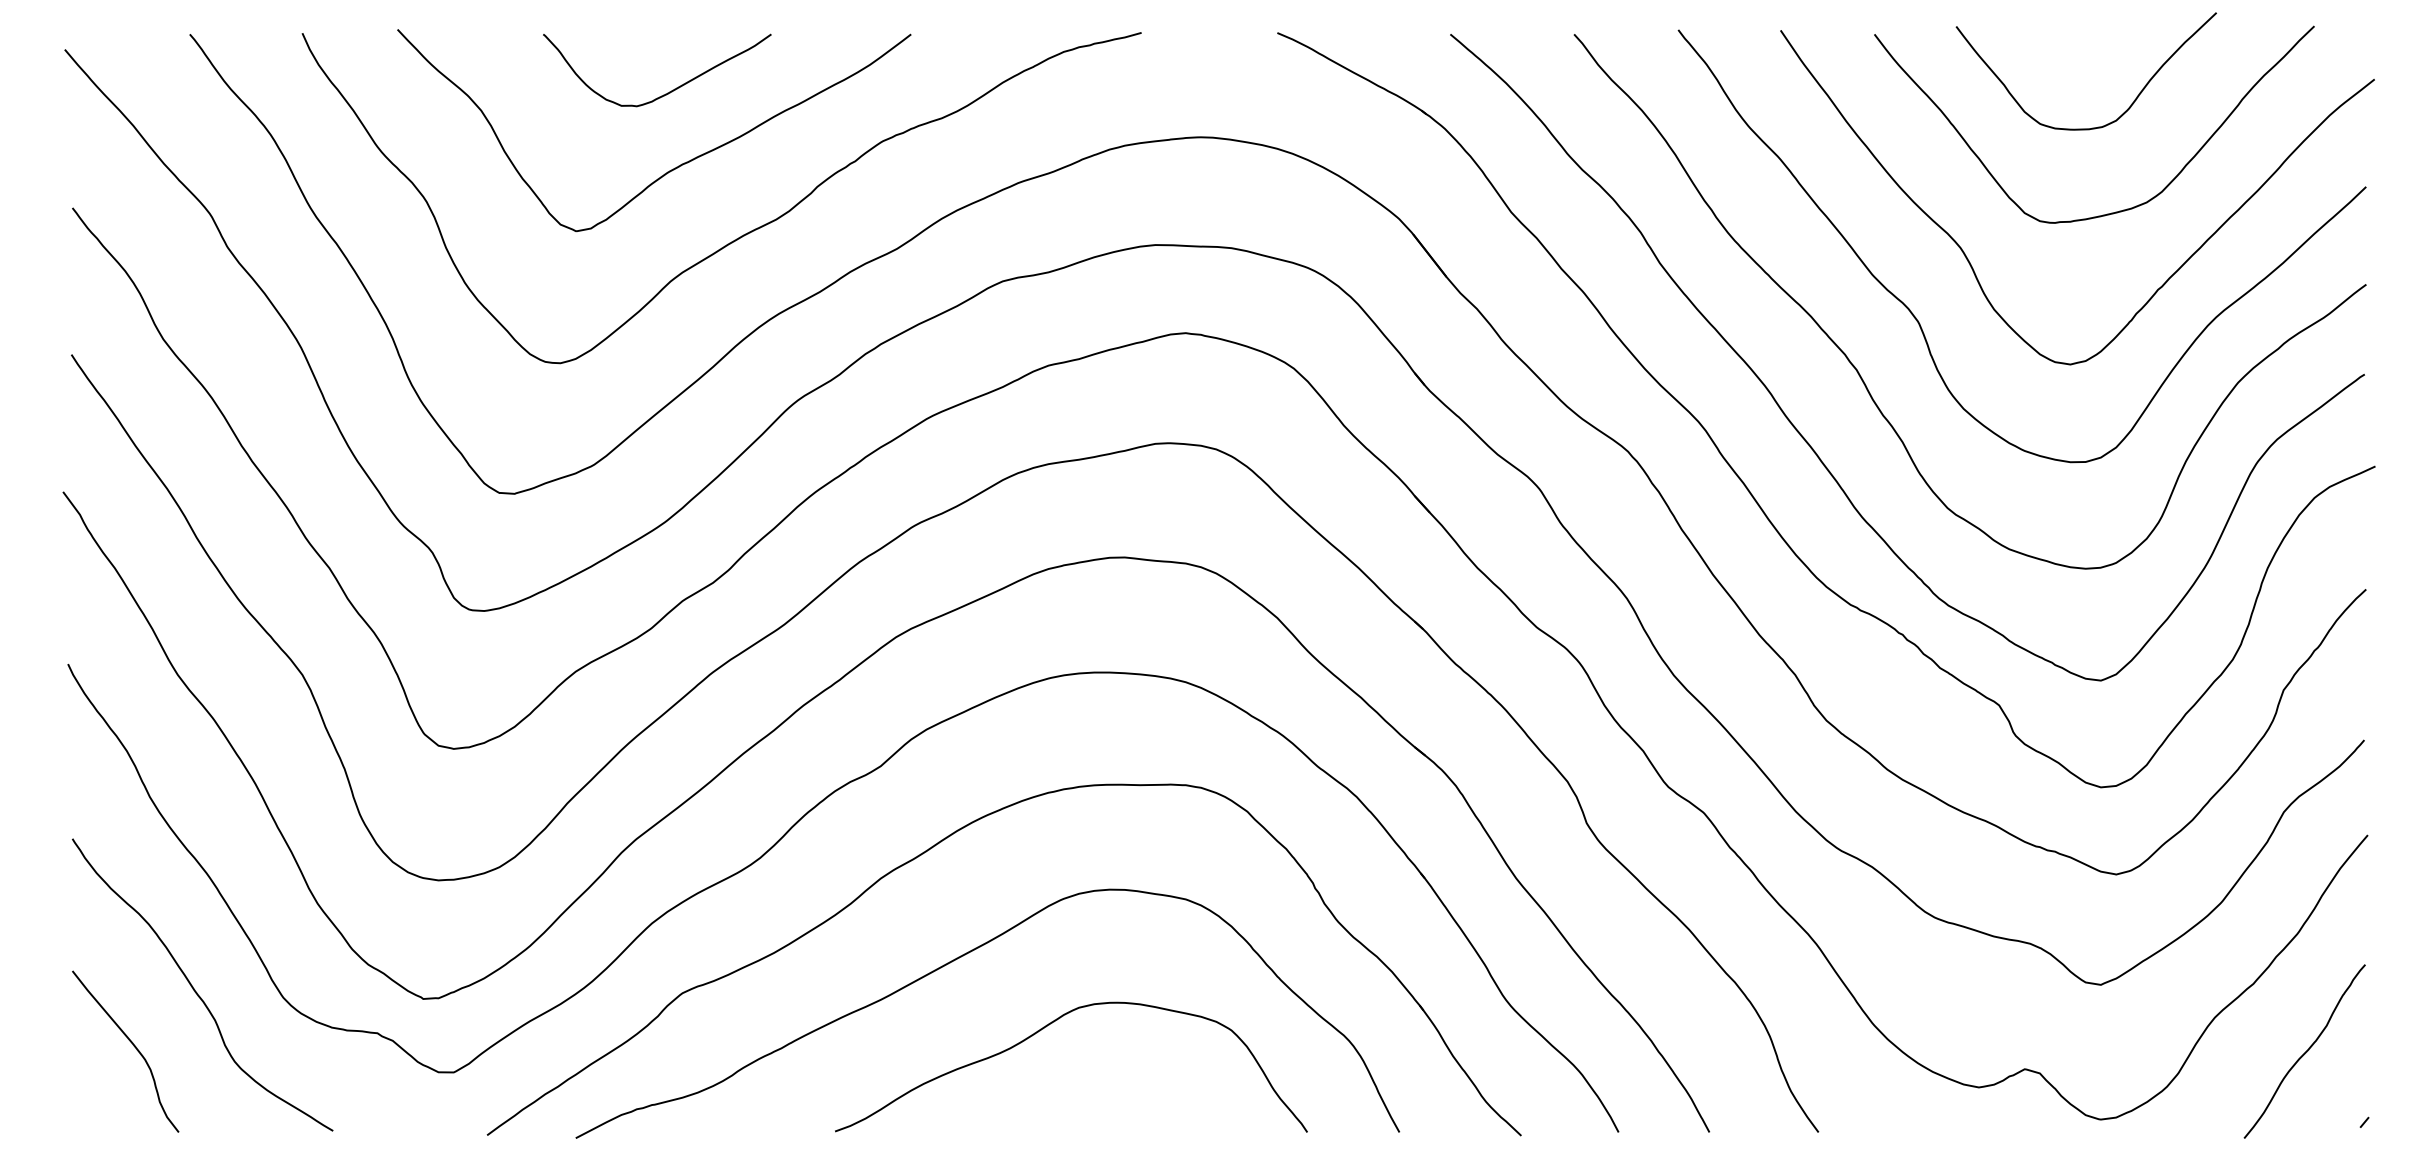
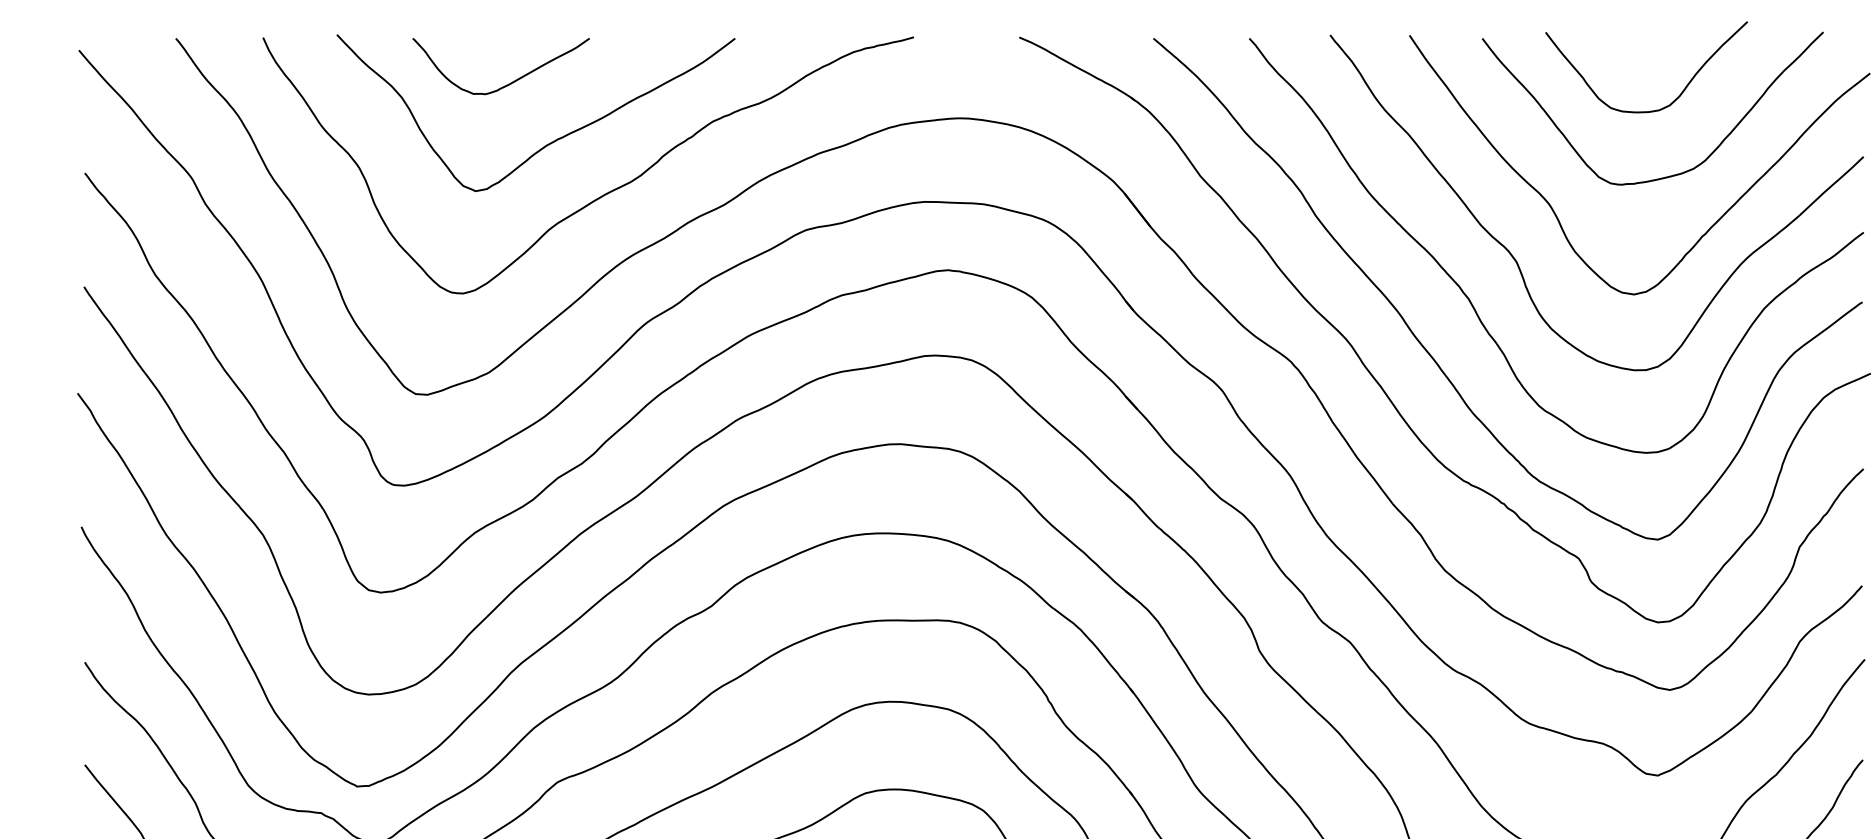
curve: (667, 92) -> (509, 83), moved

